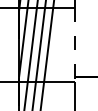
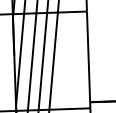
line: (75, 44) -> (88, 59), dashed -> solid

